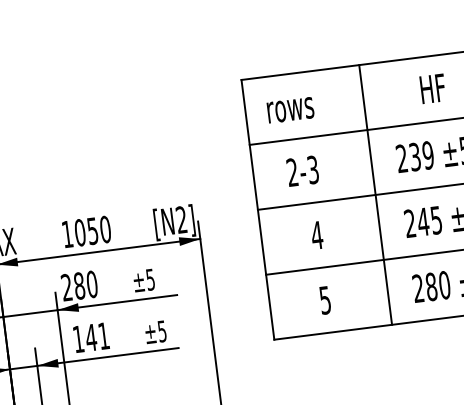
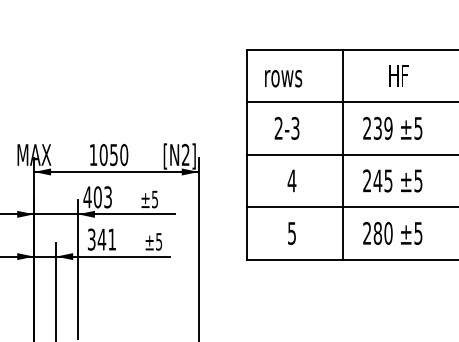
text: (79, 286) -> (97, 197), 280 -> 403
text: (78, 339) -> (91, 239), 141 -> 341

